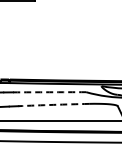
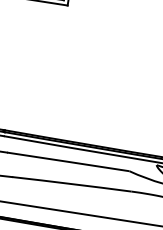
arc: (49, 92) -> (68, 162), dashed -> solid
arc: (53, 104) -> (71, 183), dashed -> solid

